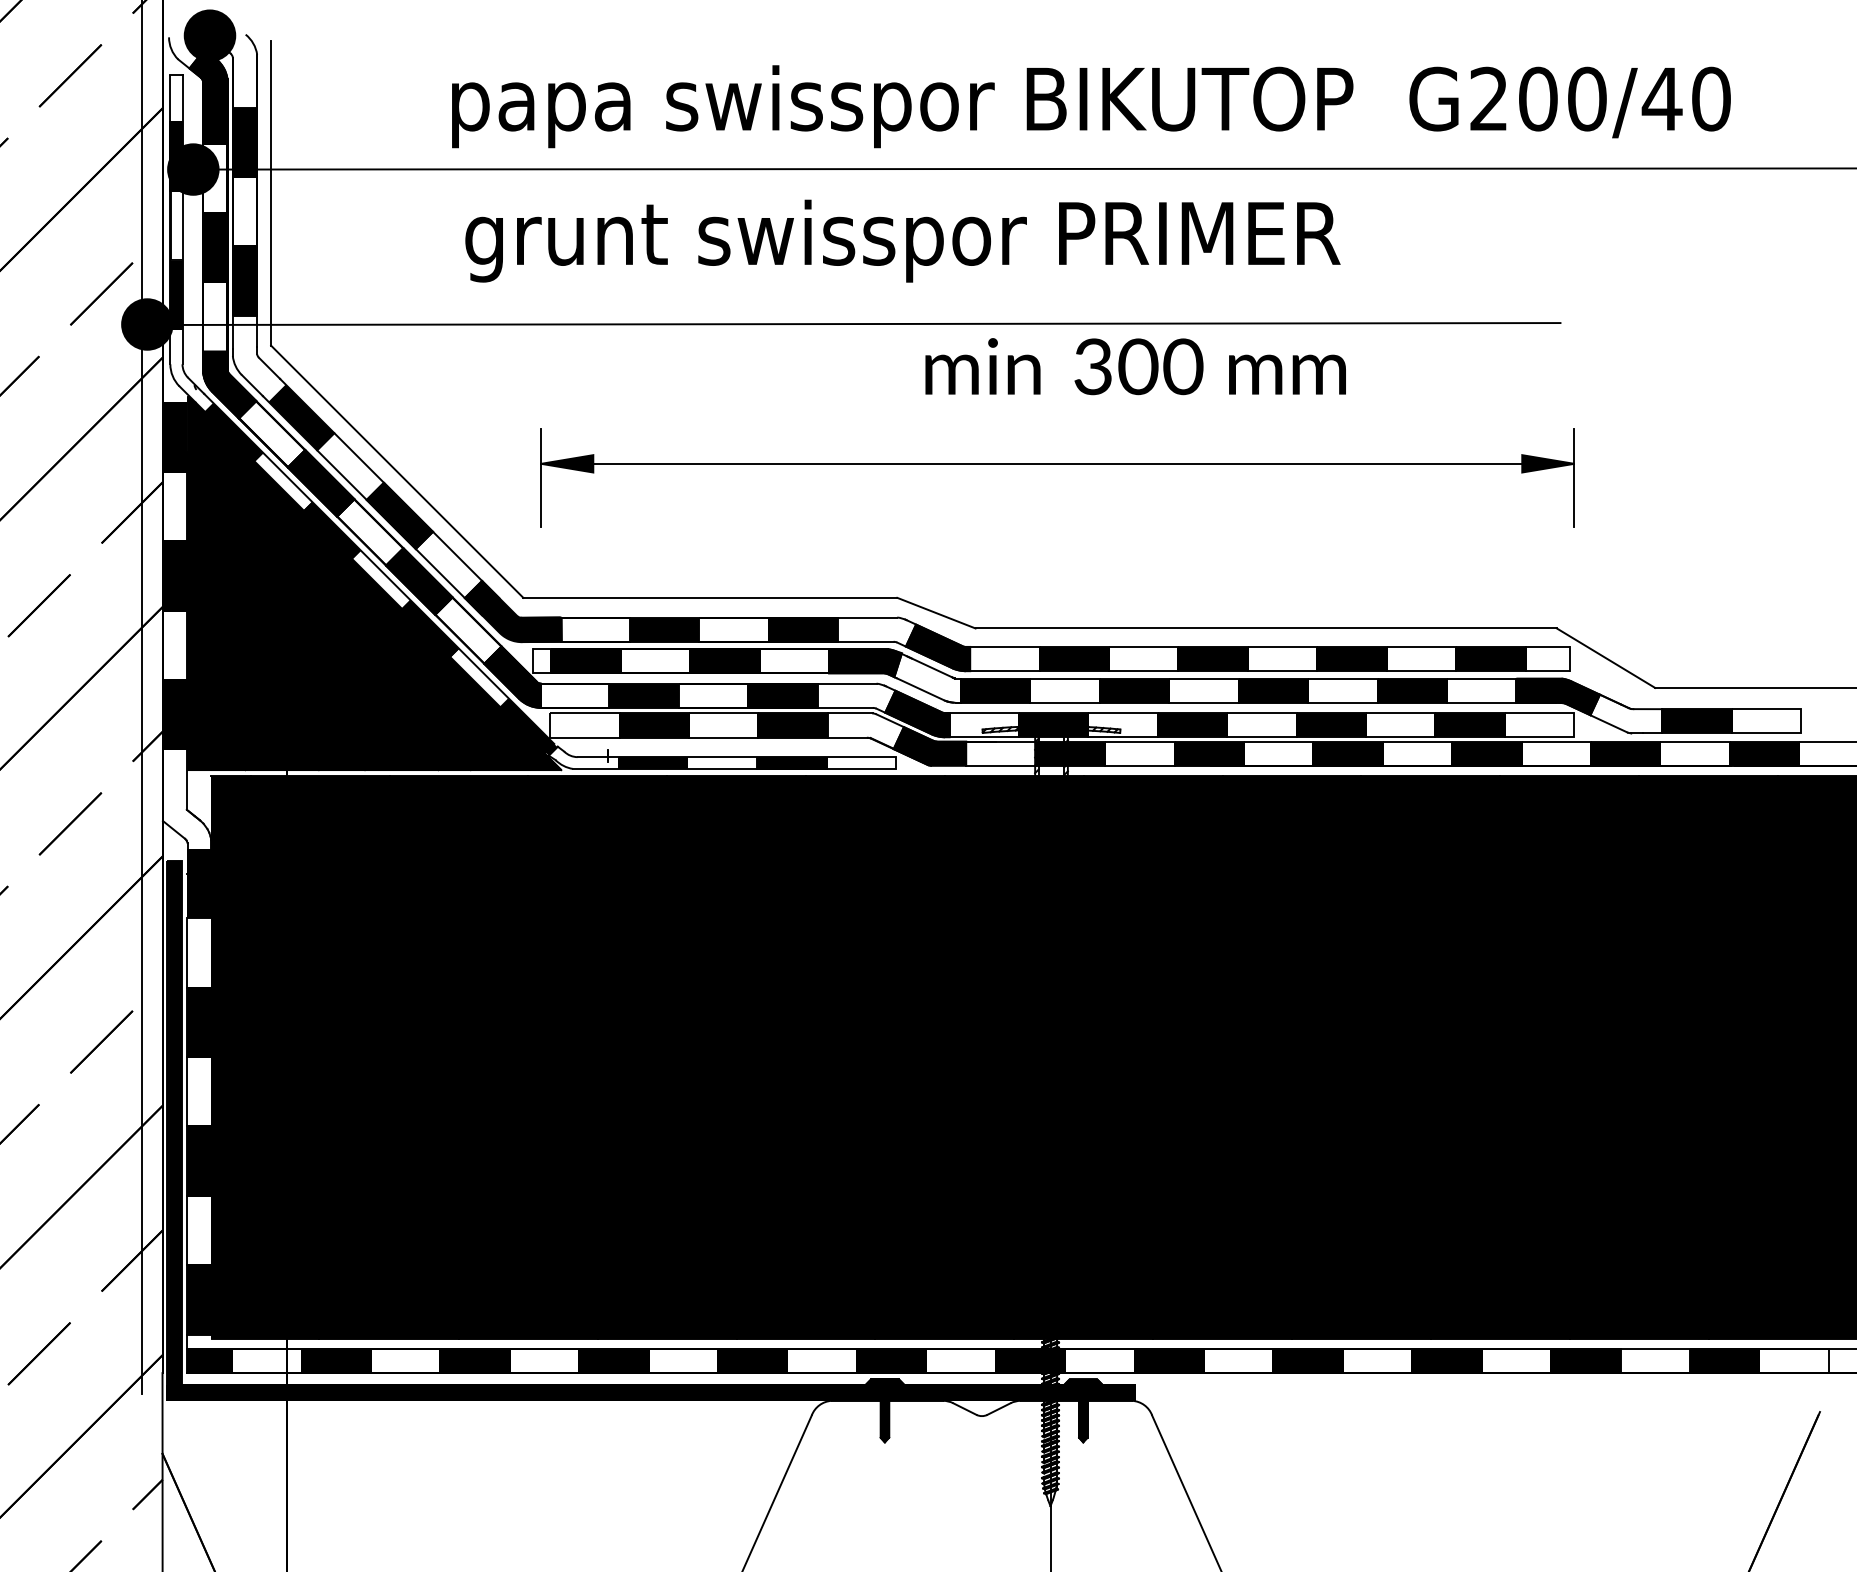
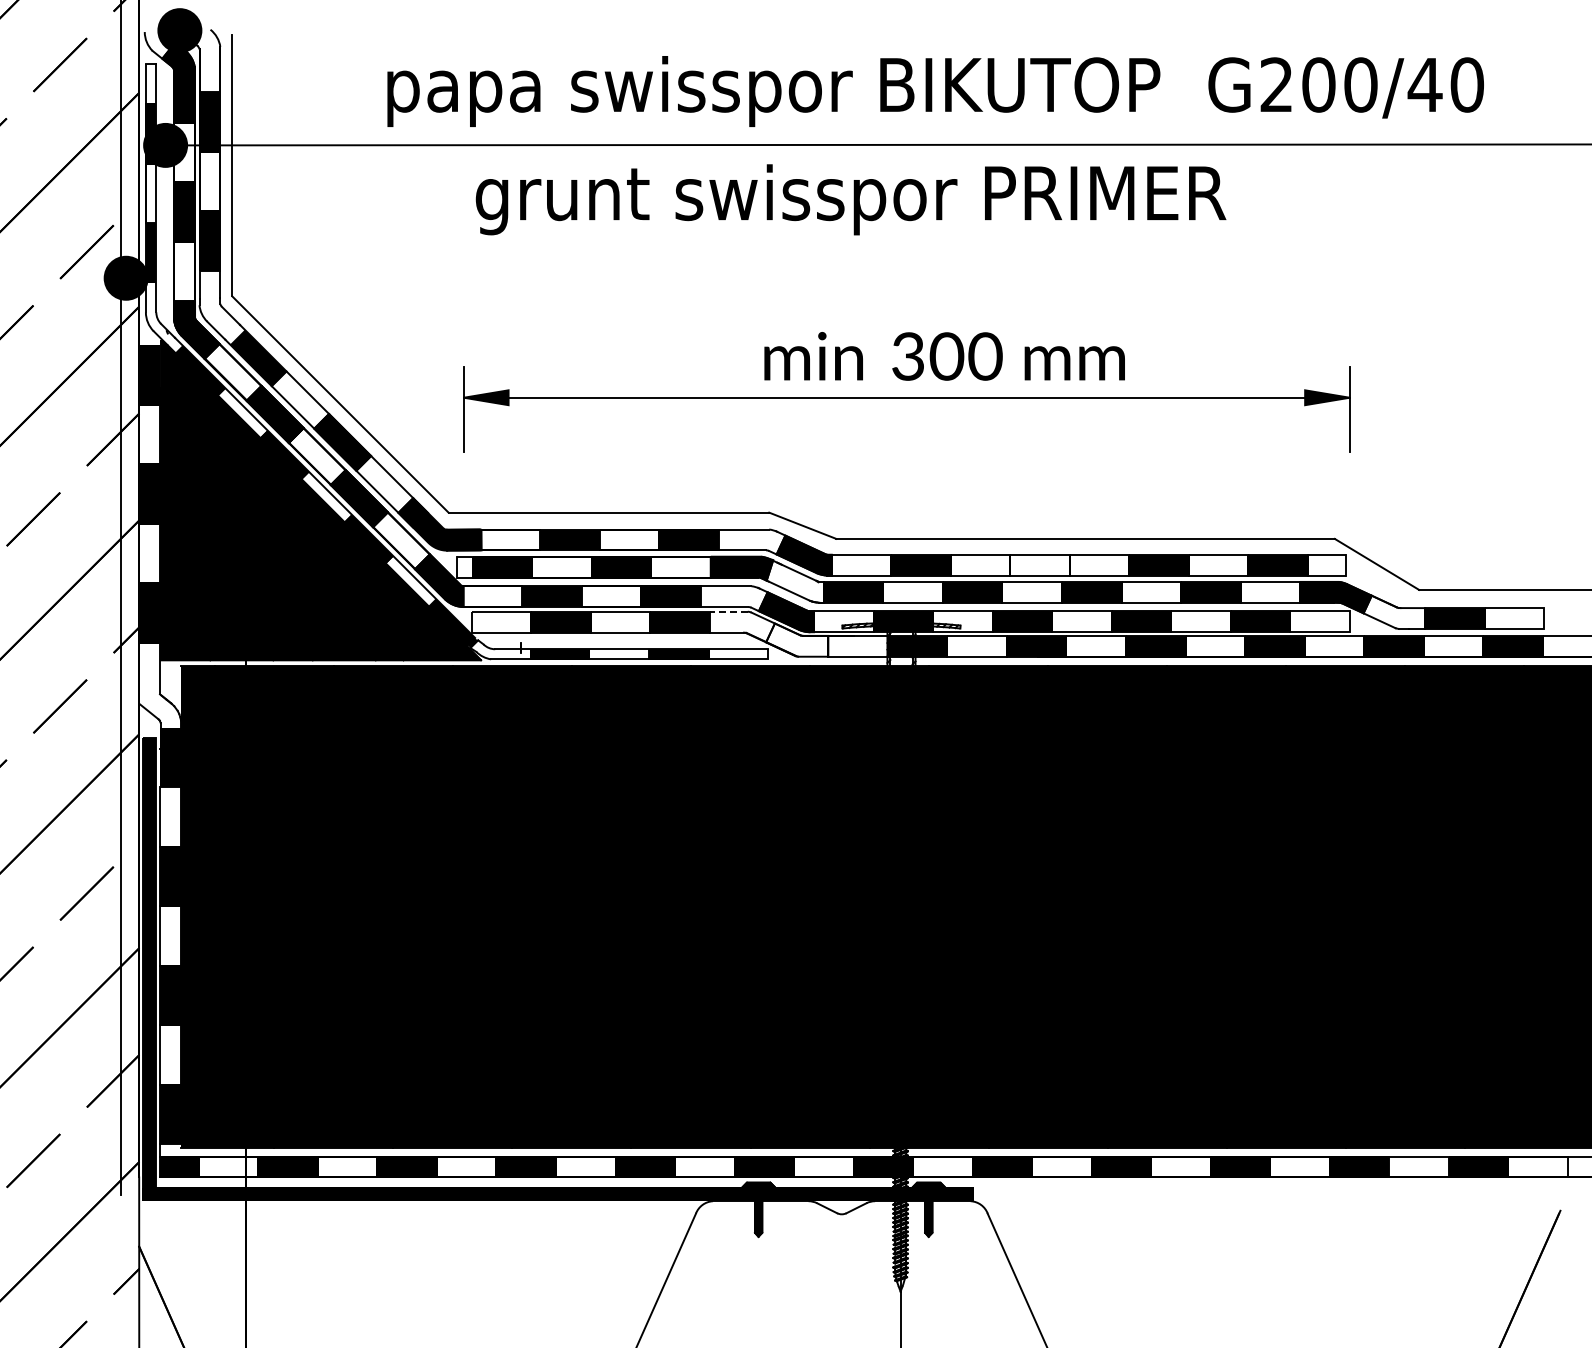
text: (902, 240) -> (850, 199), moved
line: (853, 323) -> (731, 277), removed
text: (1135, 366) -> (944, 356), moved
fill: (1212, 658) -> (1039, 564), removed
line: (849, 713) -> (728, 611), solid -> dashed
fill: (930, 745) -> (797, 639), removed

